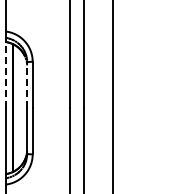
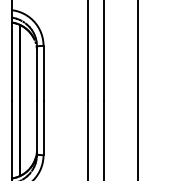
line: (5, 74) -> (11, 60), dashed -> solid
line: (27, 85) -> (37, 73), dashed -> solid

